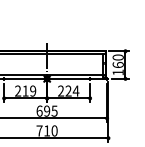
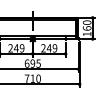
text: (25, 90) -> (16, 47), 219 -> 249
text: (72, 90) -> (52, 47), 224 -> 249

